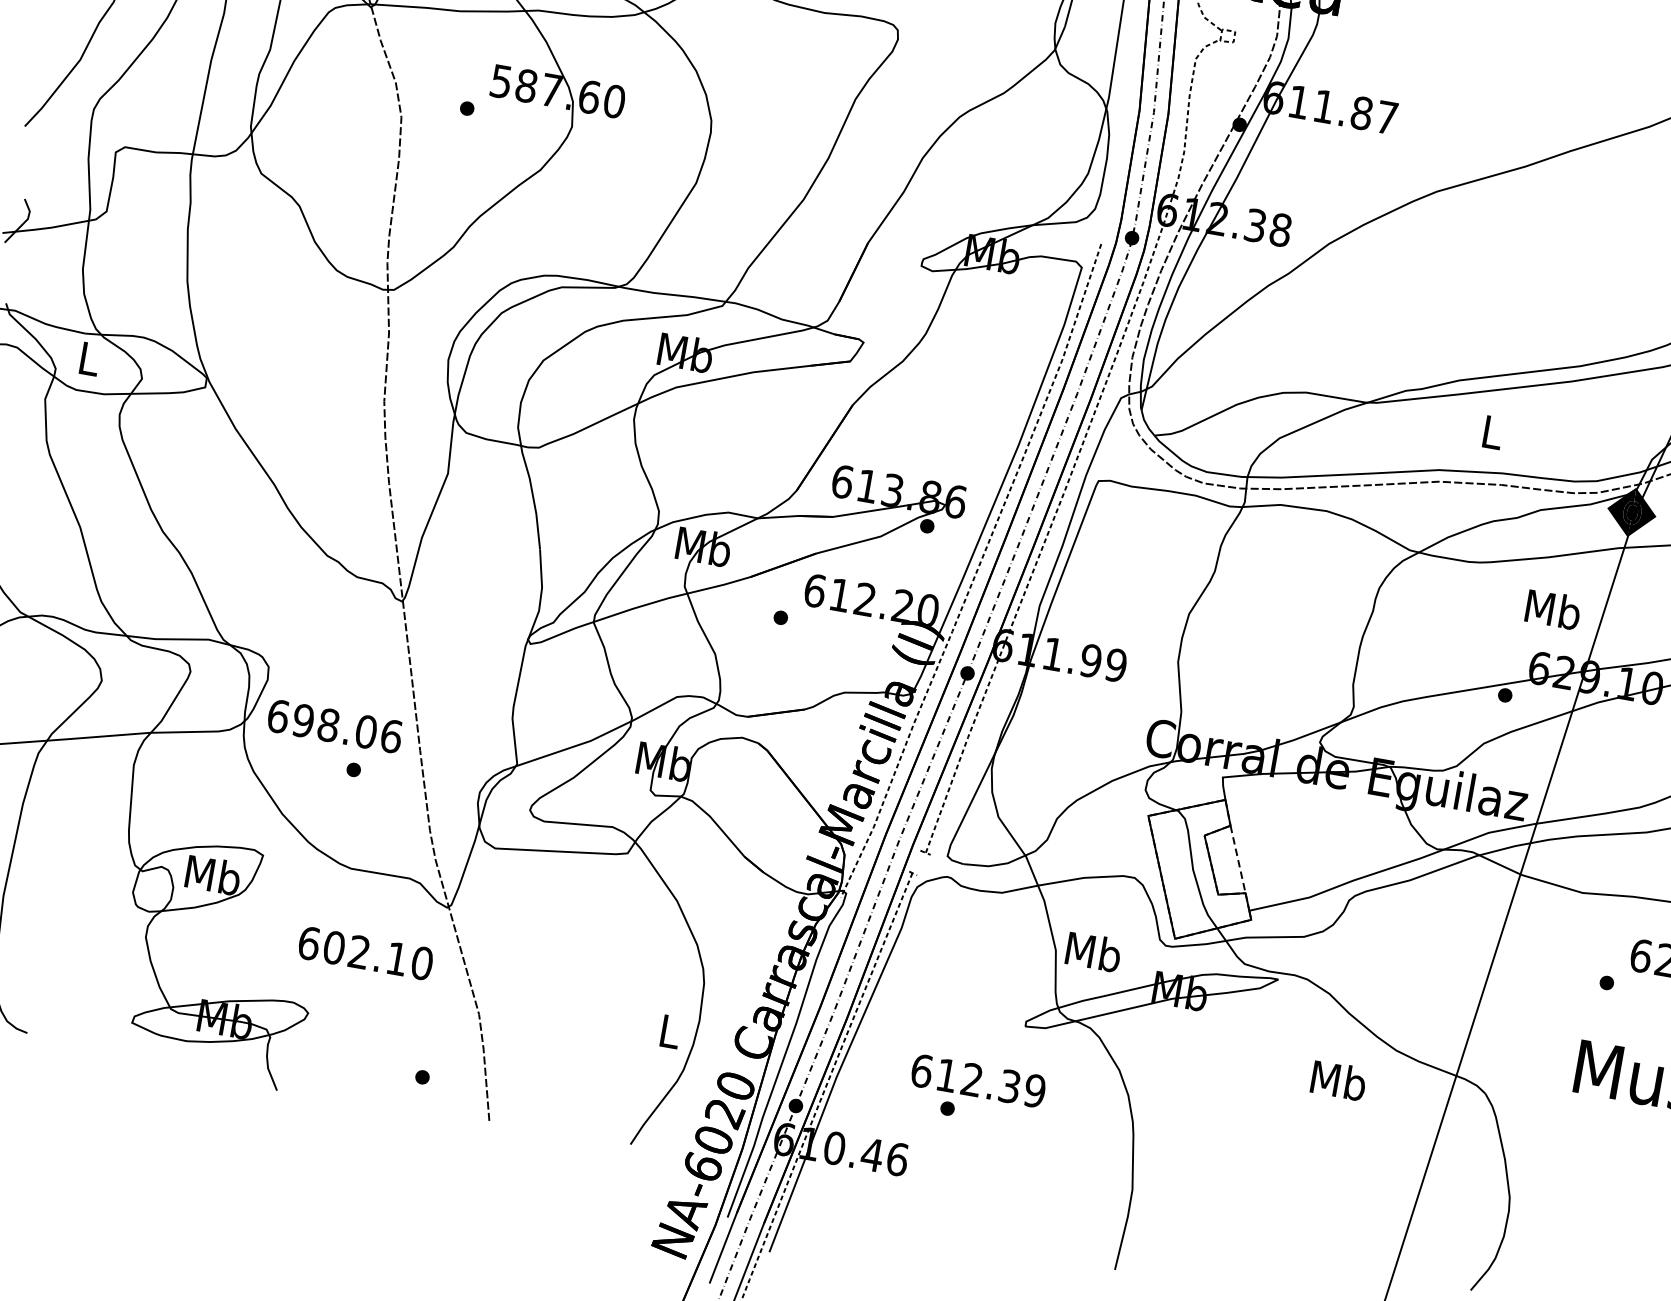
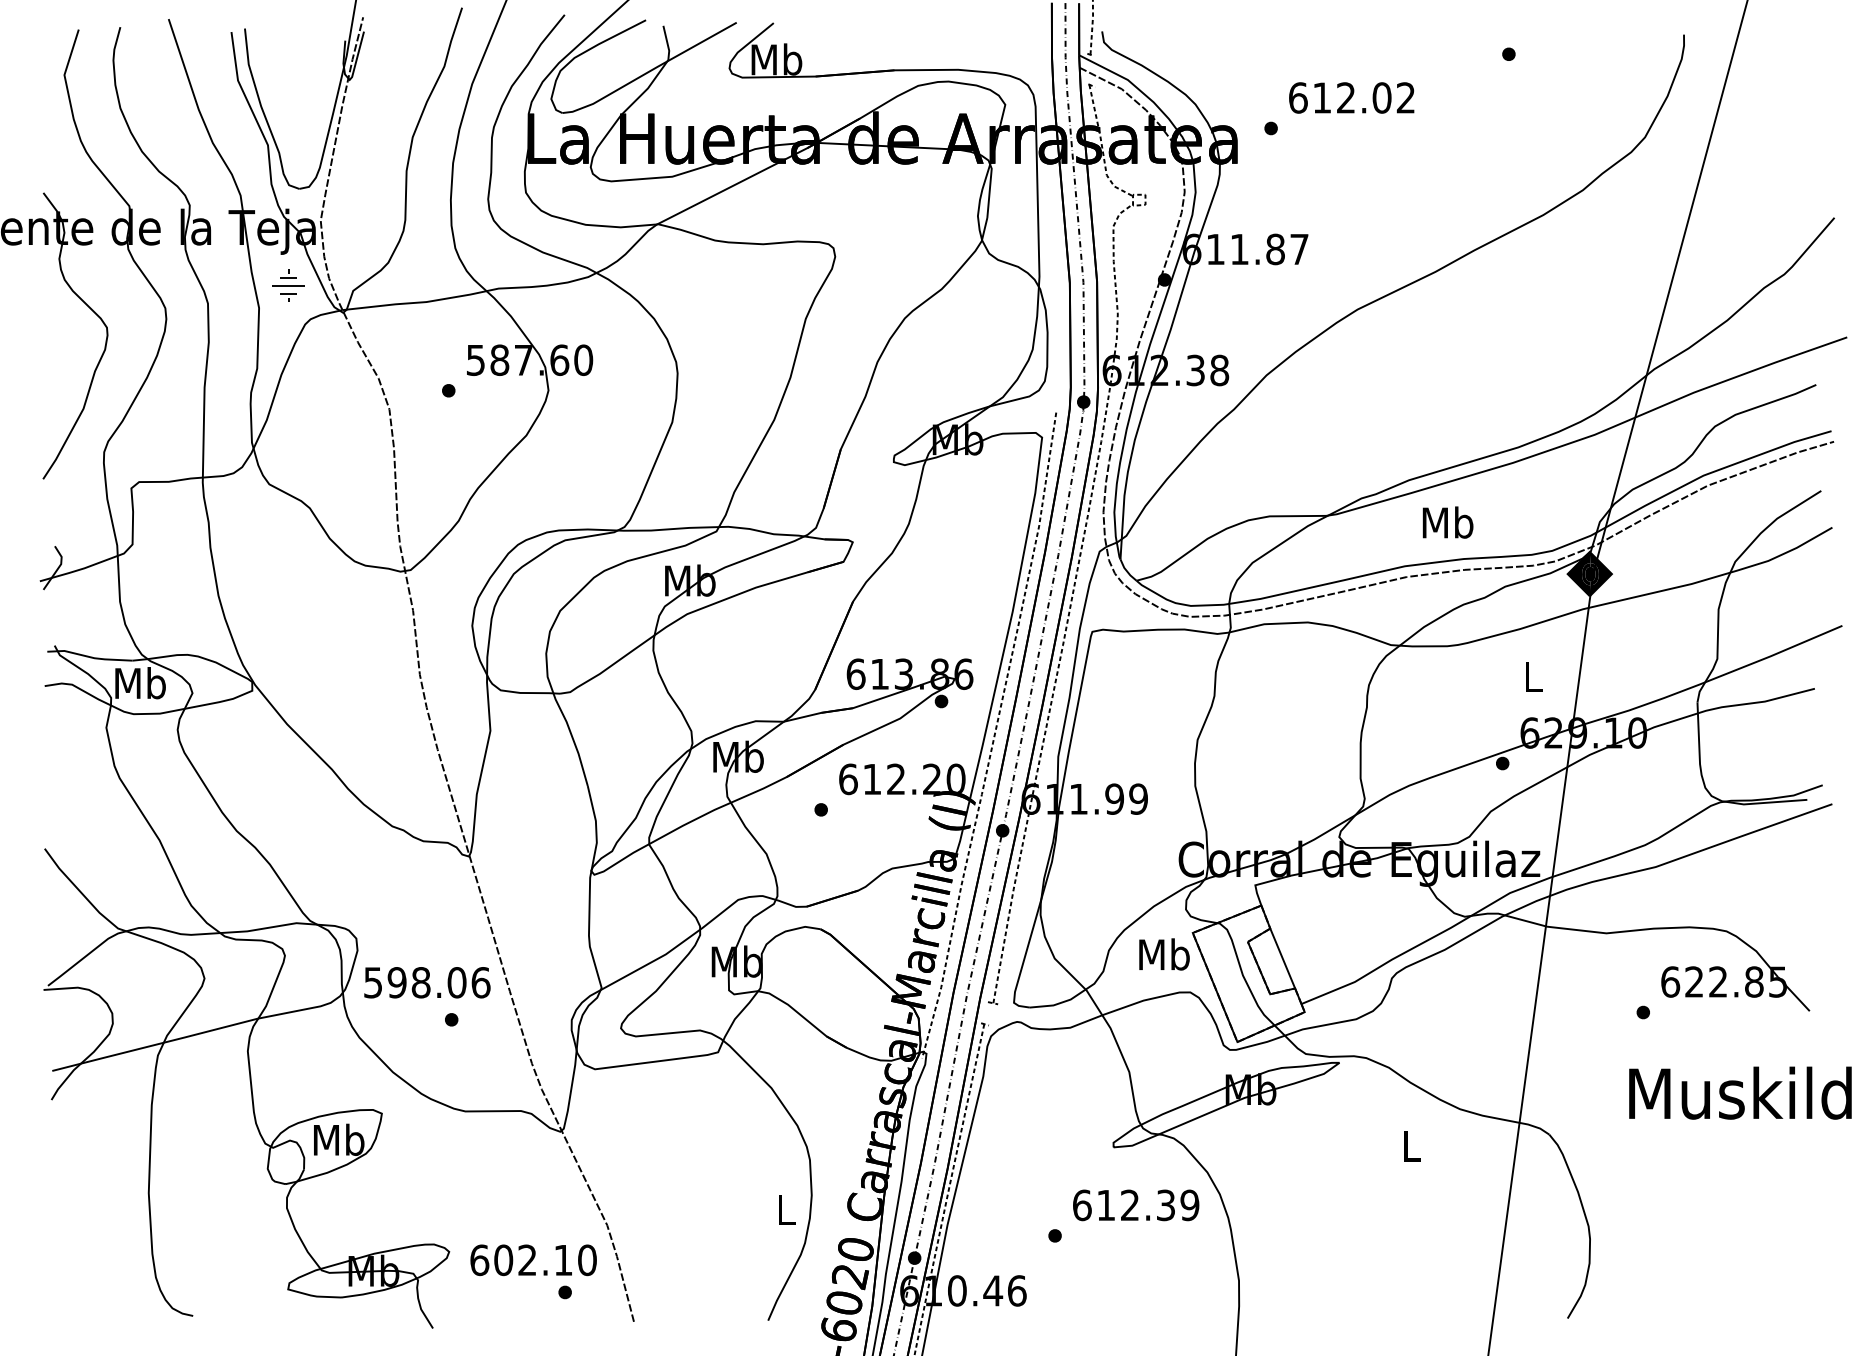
text: (89, 359) -> (140, 683), L -> Mb
text: (1491, 431) -> (1447, 522), L -> Mb
text: (1553, 609) -> (1533, 676), Mb -> L
text: (278, 716) -> (373, 982), 698.06 -> 598.06
line: (1237, 859) -> (1282, 958), dashed -> solid
text: (1093, 952) -> (1164, 954), moved
text: (365, 953) -> (533, 1260), moved
text: (1338, 1080) -> (1411, 1146), Mb -> L
text: (978, 1081) -> (1136, 1205), moved

